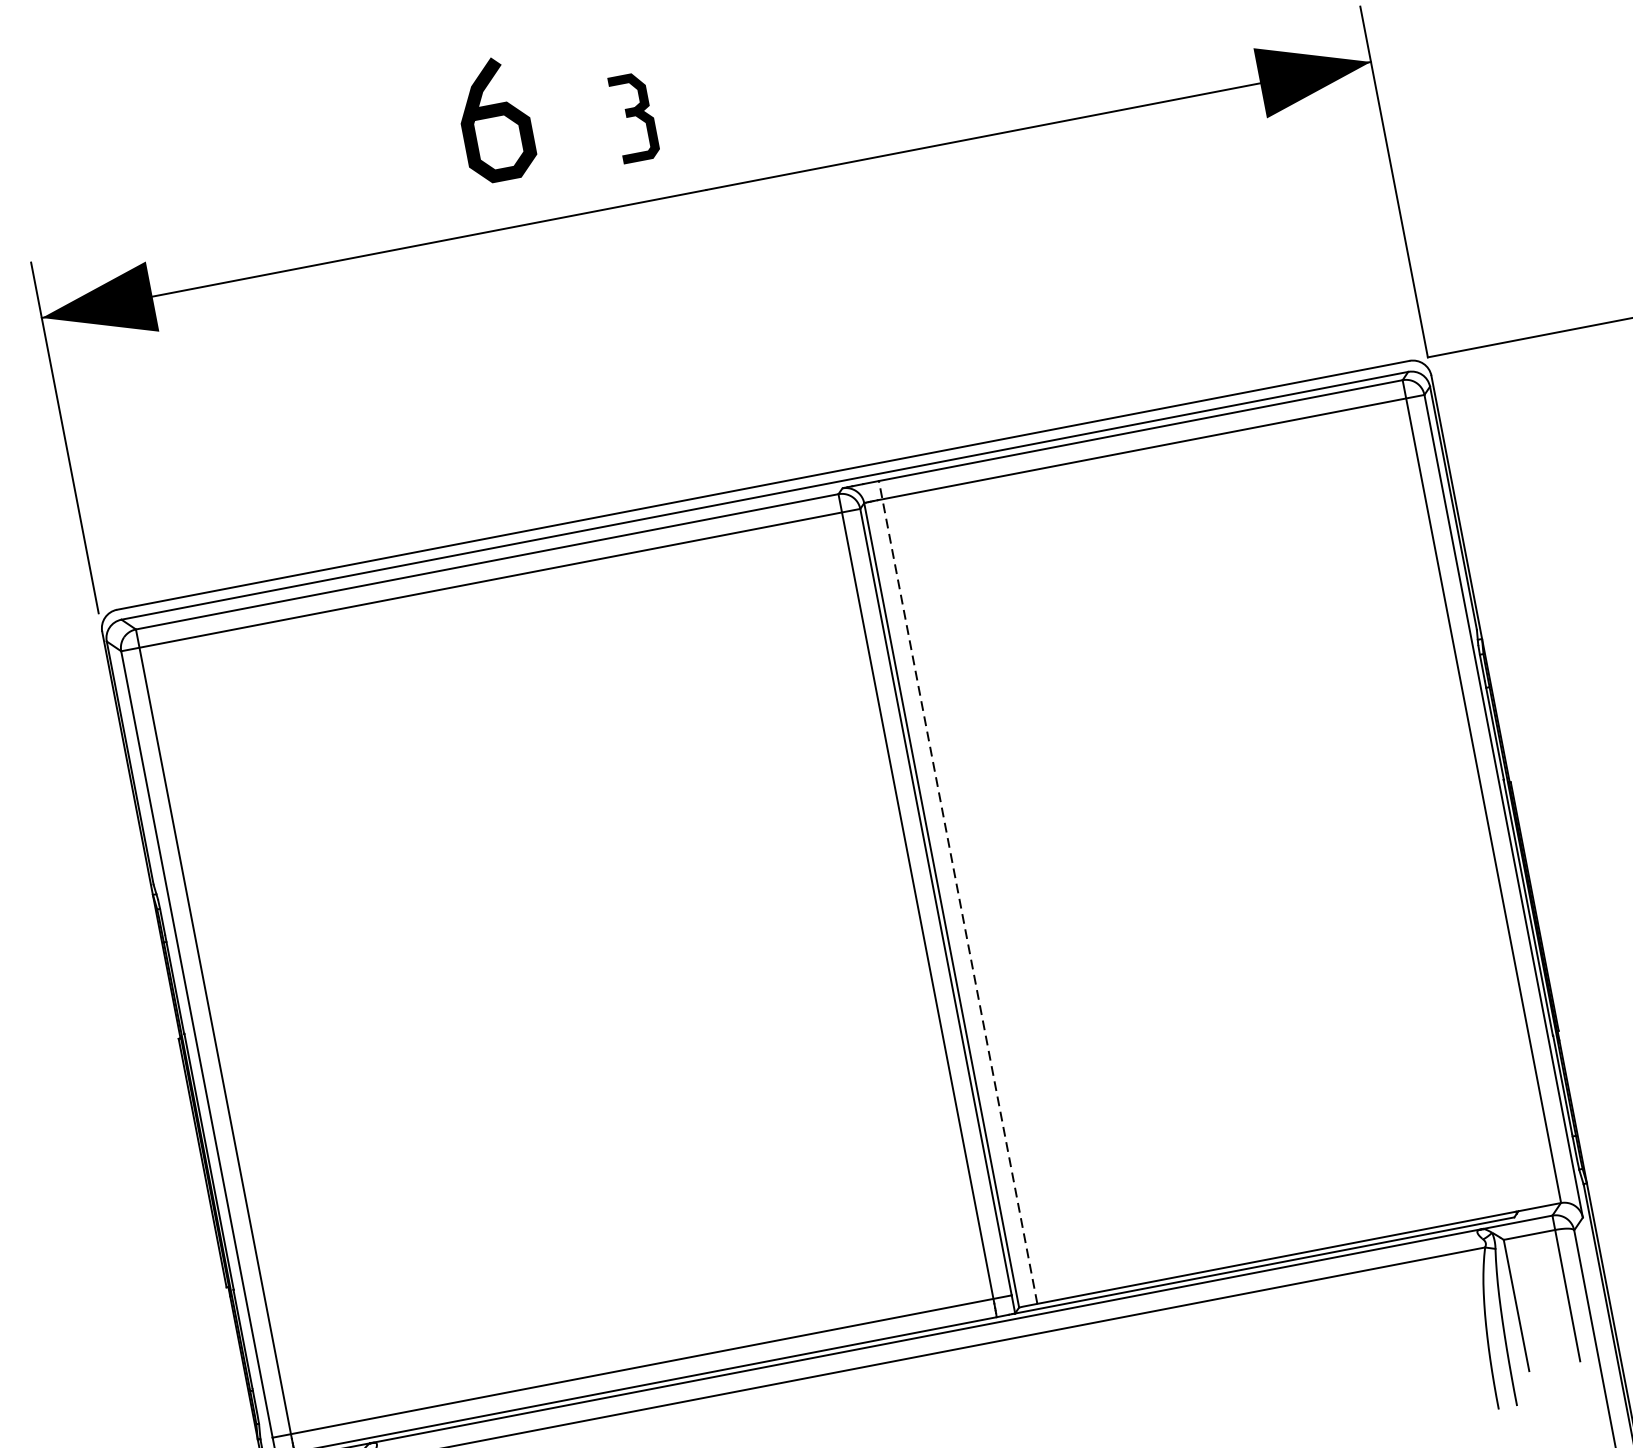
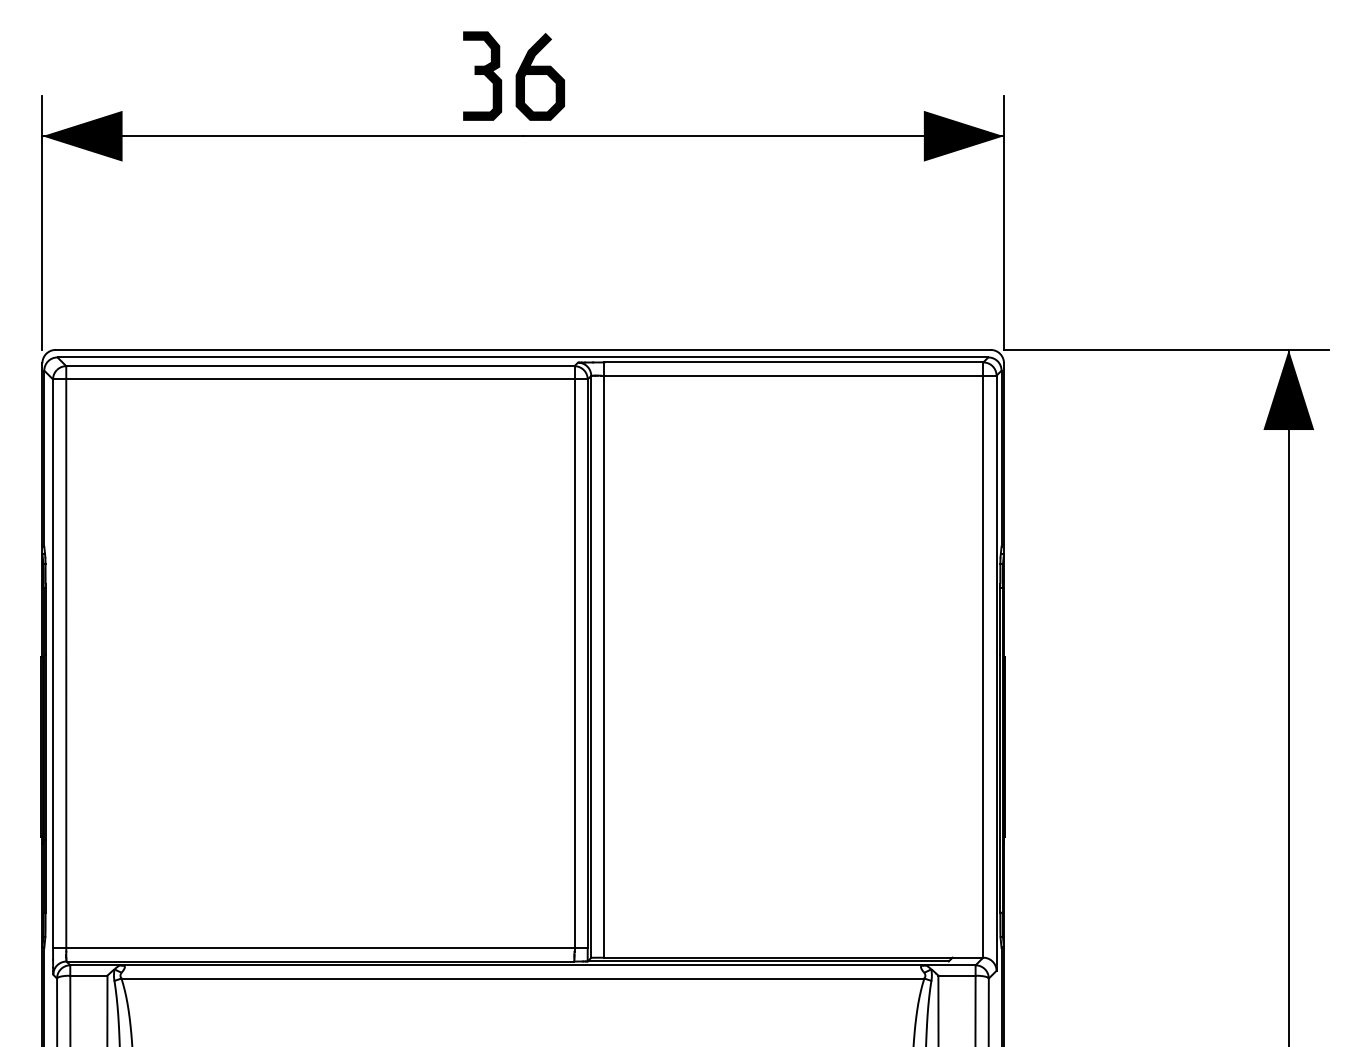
curve: (493, 116) -> (539, 74), moved
part: (633, 116) -> (482, 75), size x1.43
line: (958, 893) -> (604, 660), dashed -> solid

